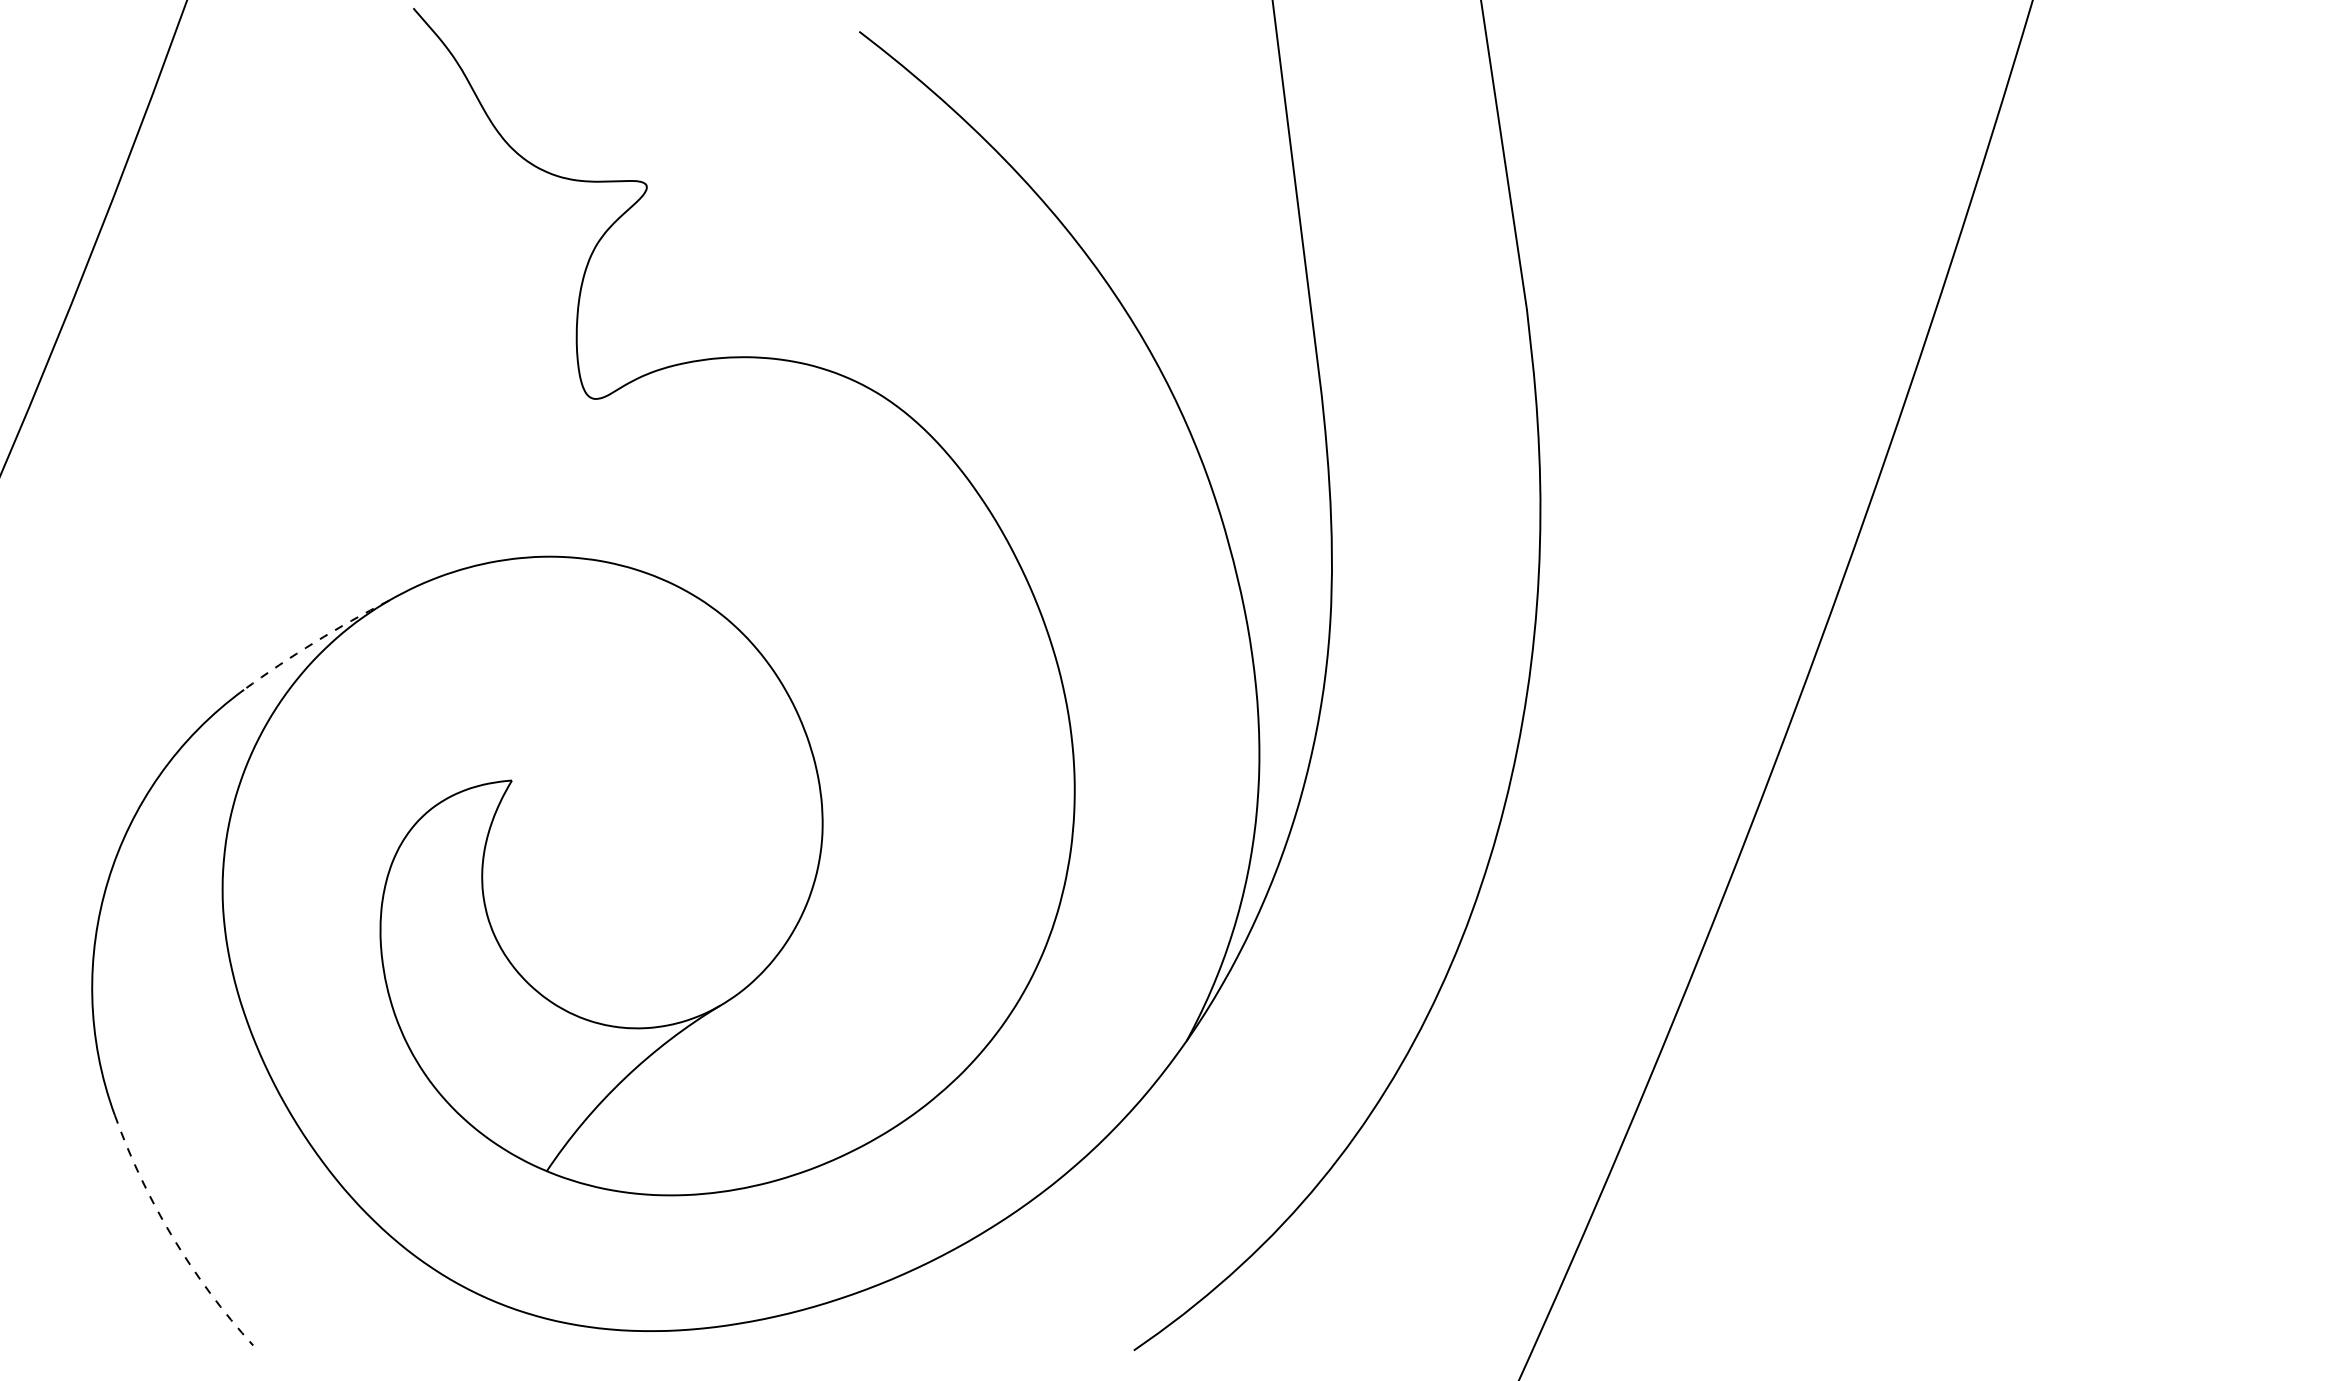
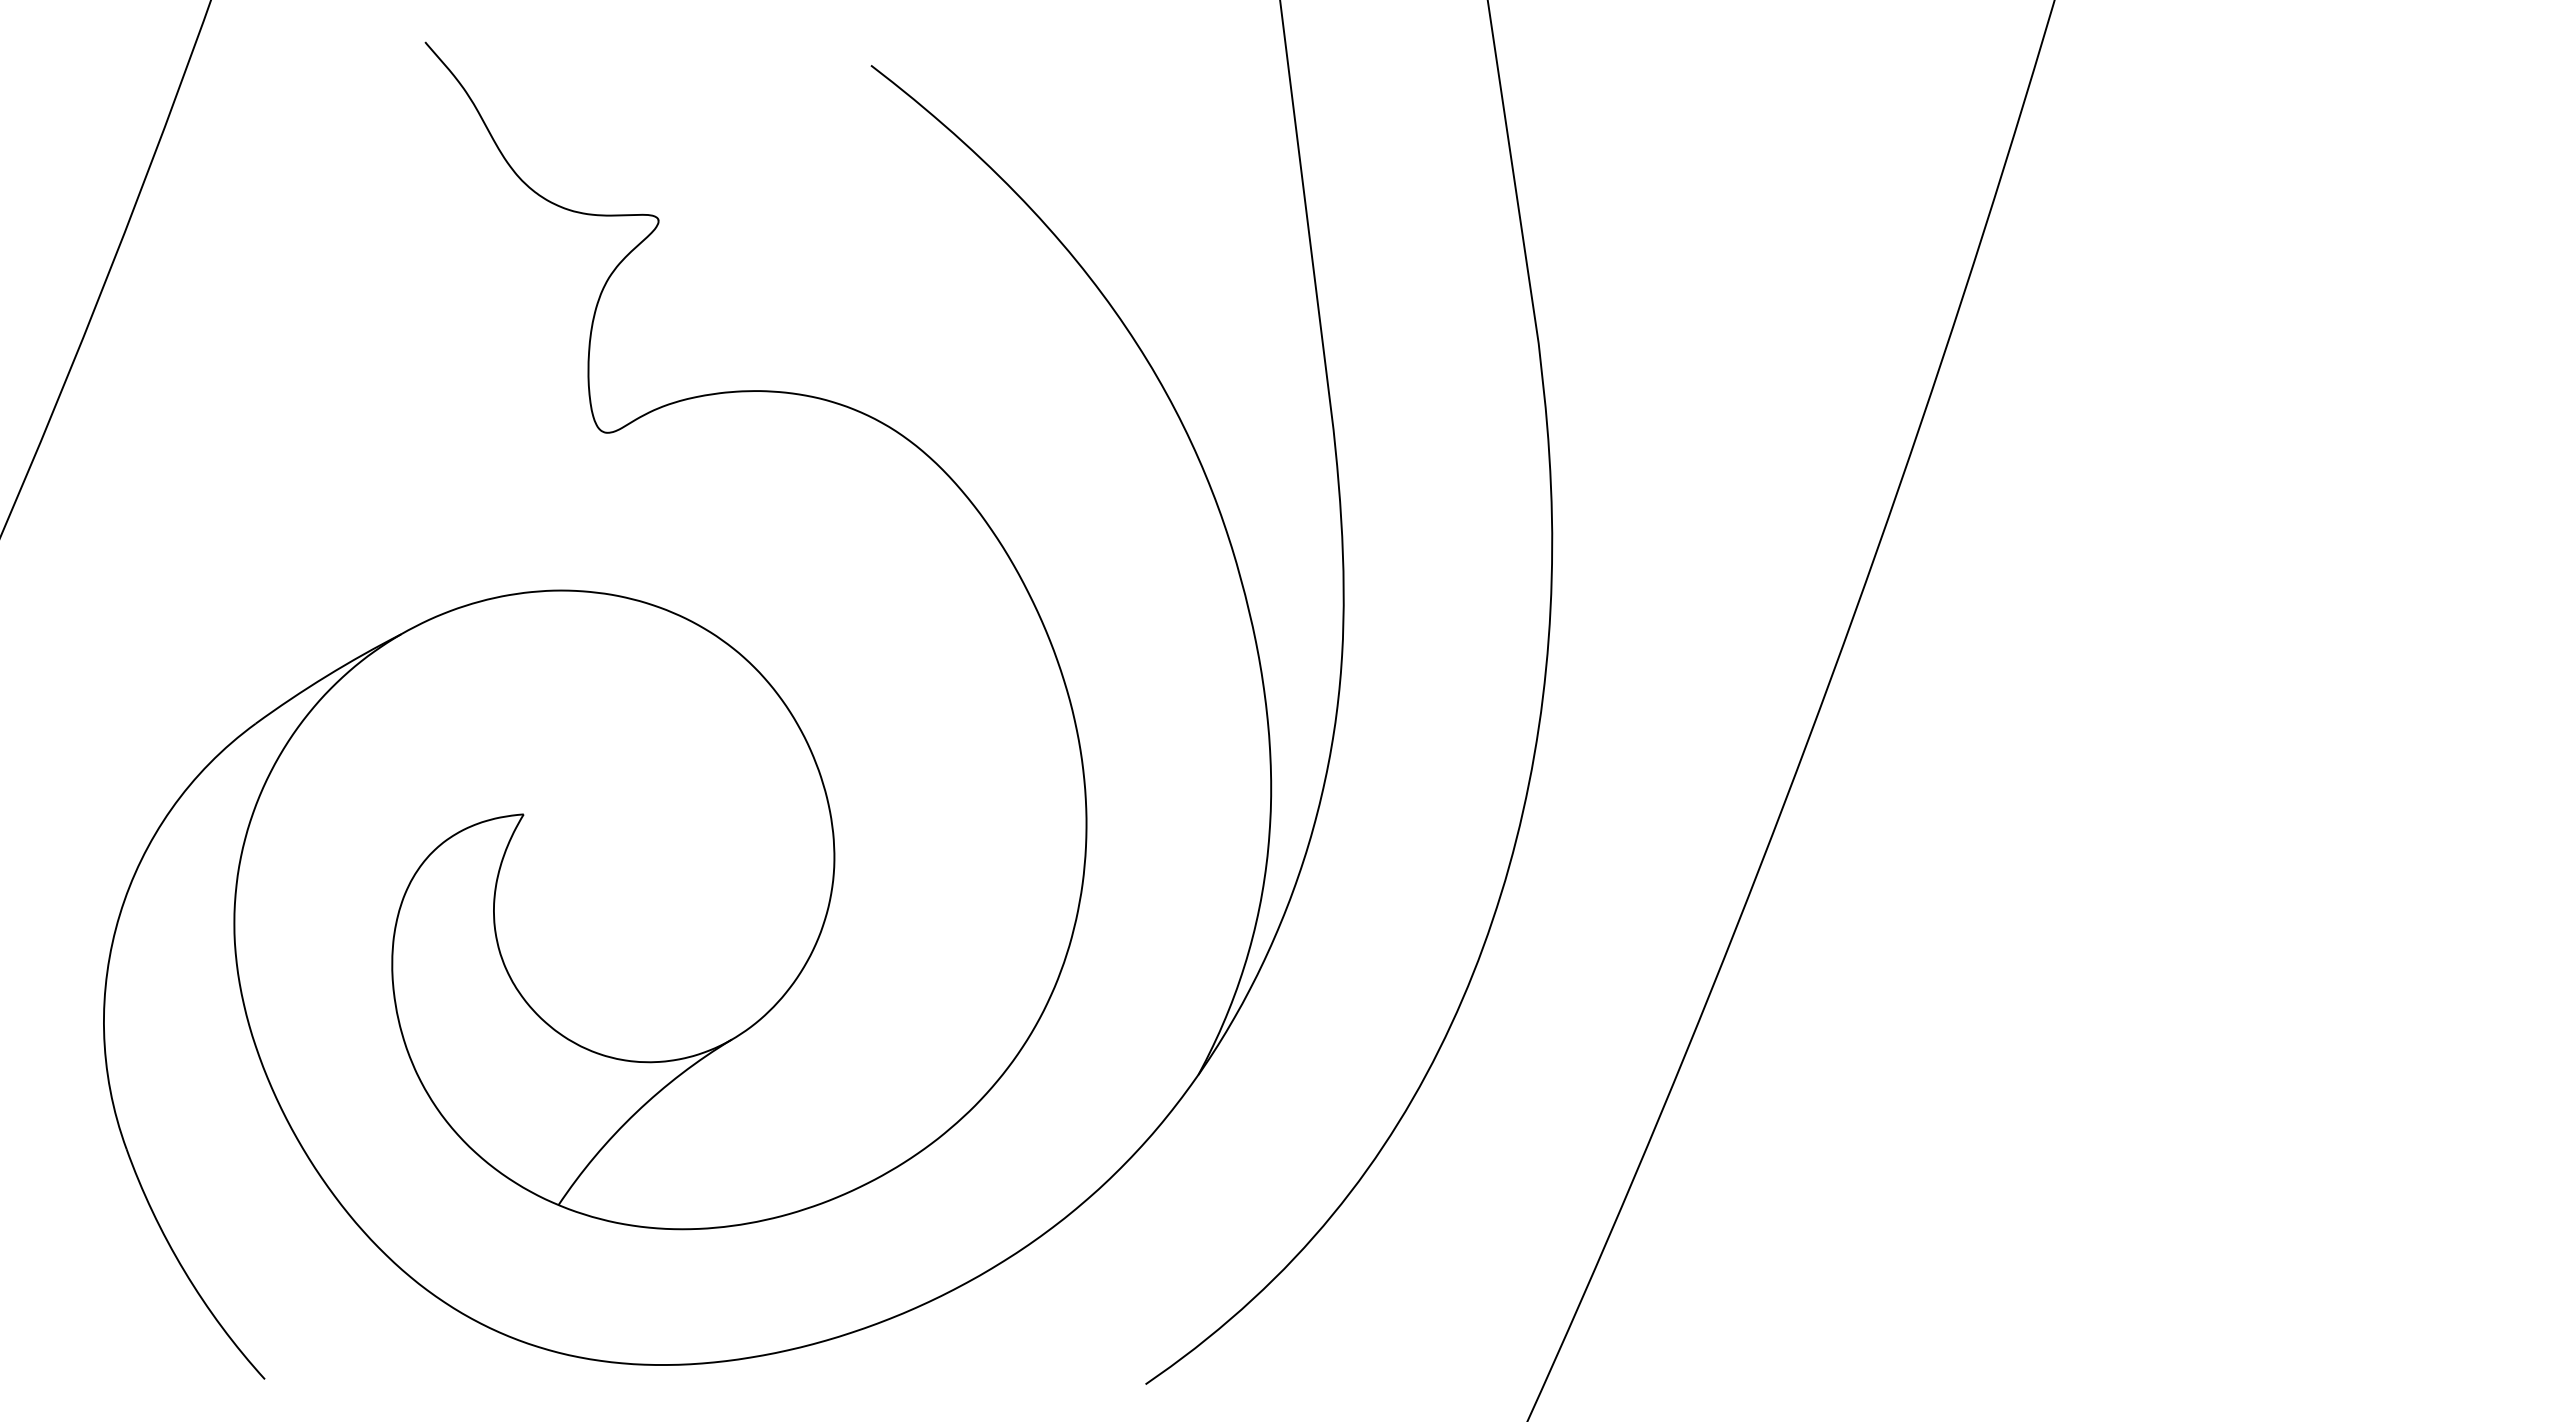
arc: (314, 642) -> (326, 676), dashed -> solid
arc: (172, 1237) -> (184, 1271), dashed -> solid

